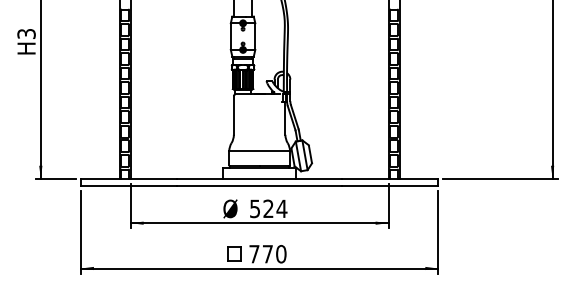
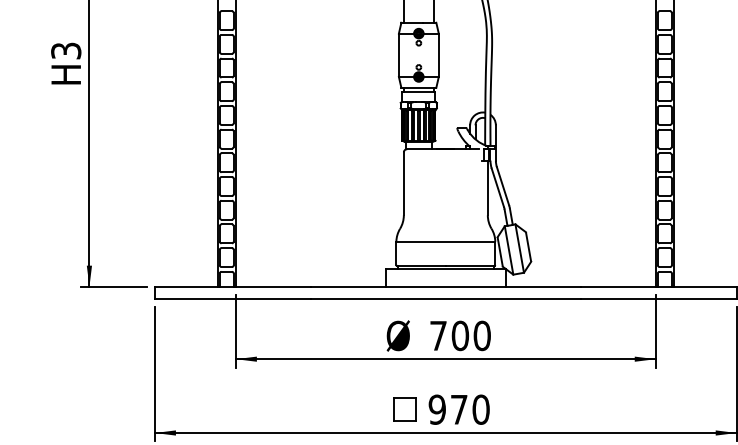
text: (268, 208) -> (460, 335), 524 -> 700
text: (254, 254) -> (437, 410), 770 -> 970

